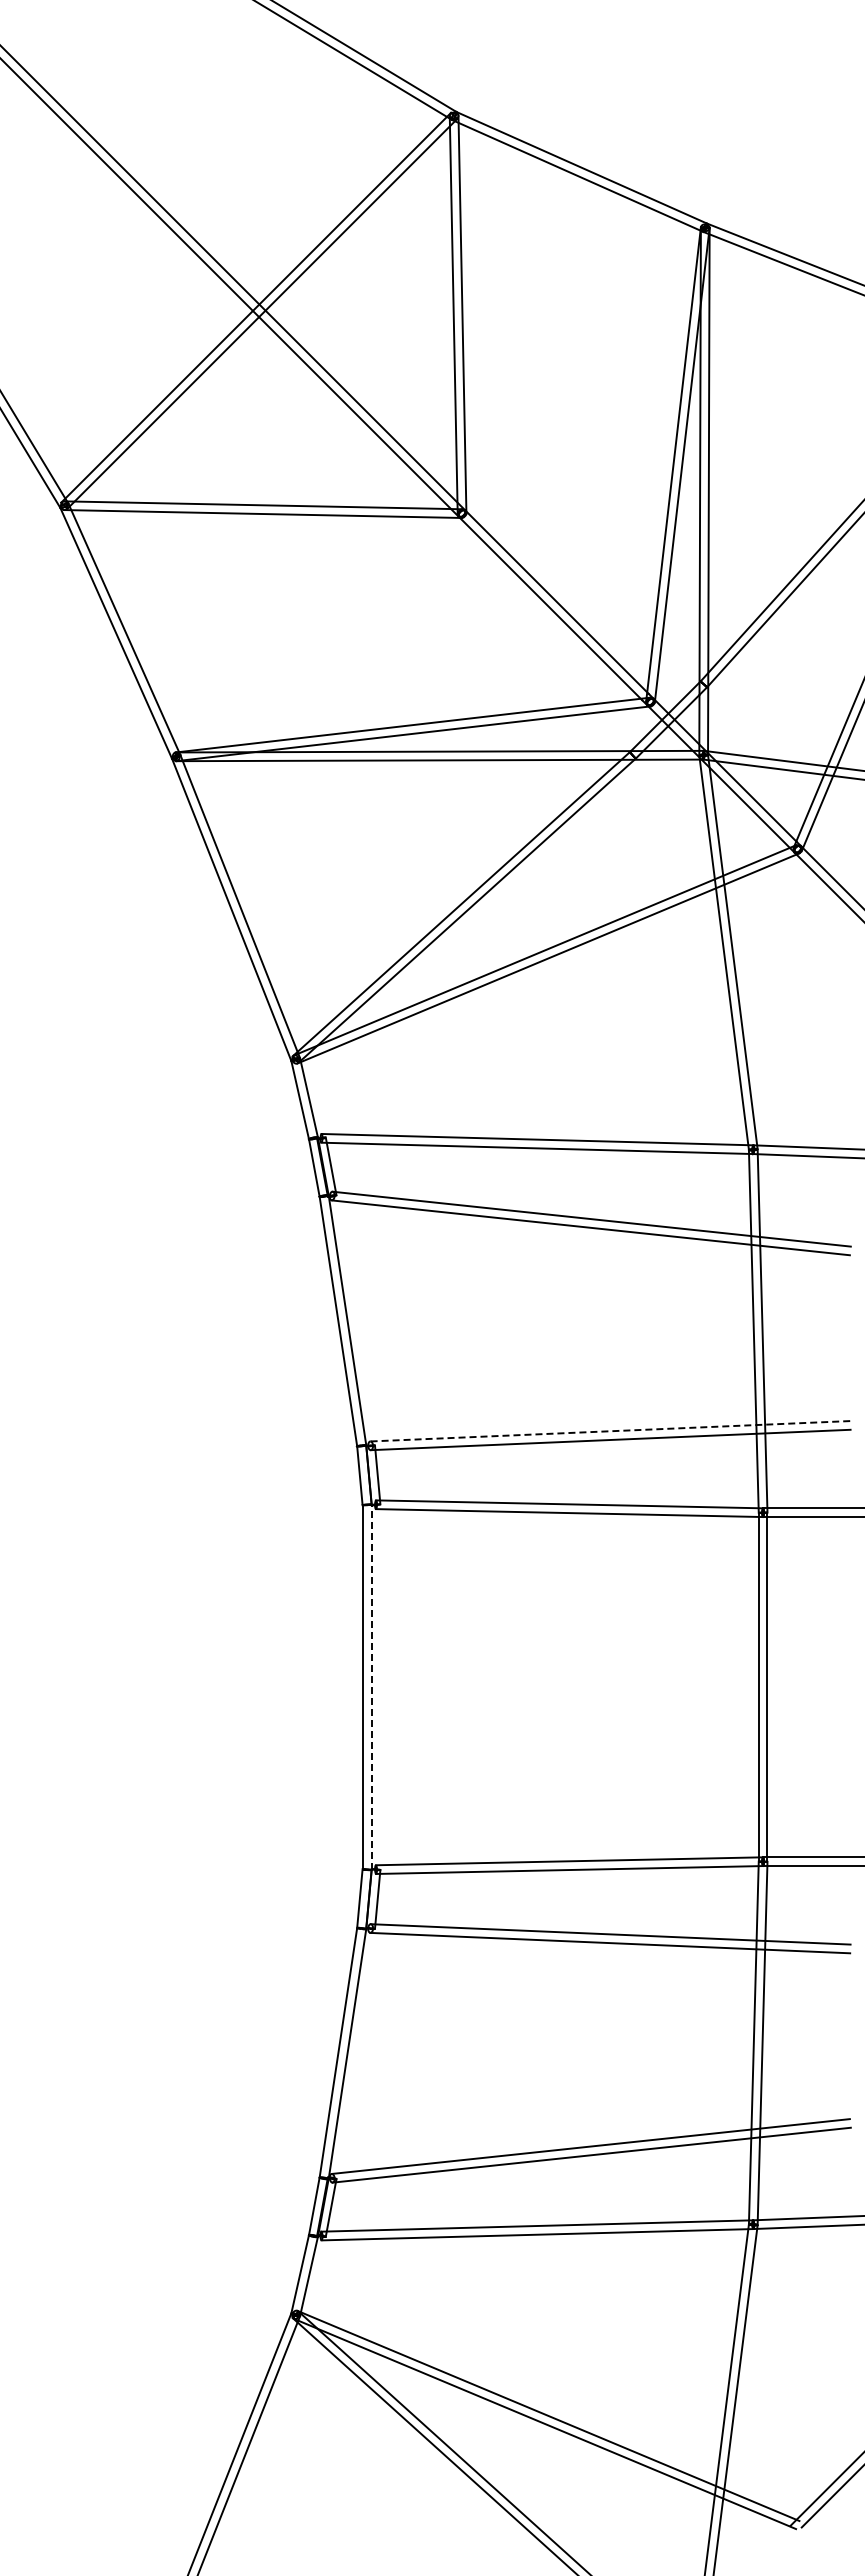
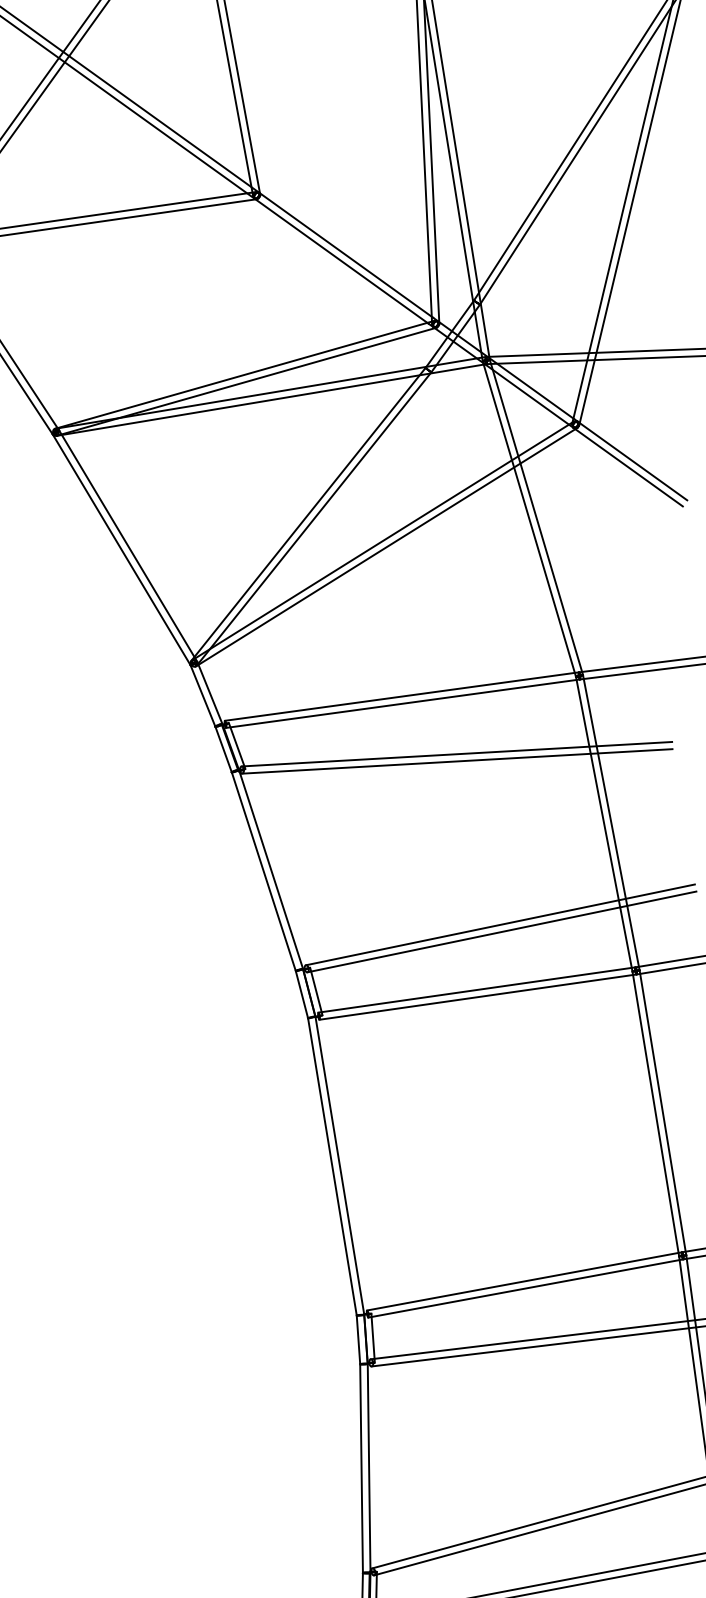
line: (609, 1431) -> (499, 925), dashed -> solid
line: (371, 1686) -> (339, 1165), dashed -> solid

